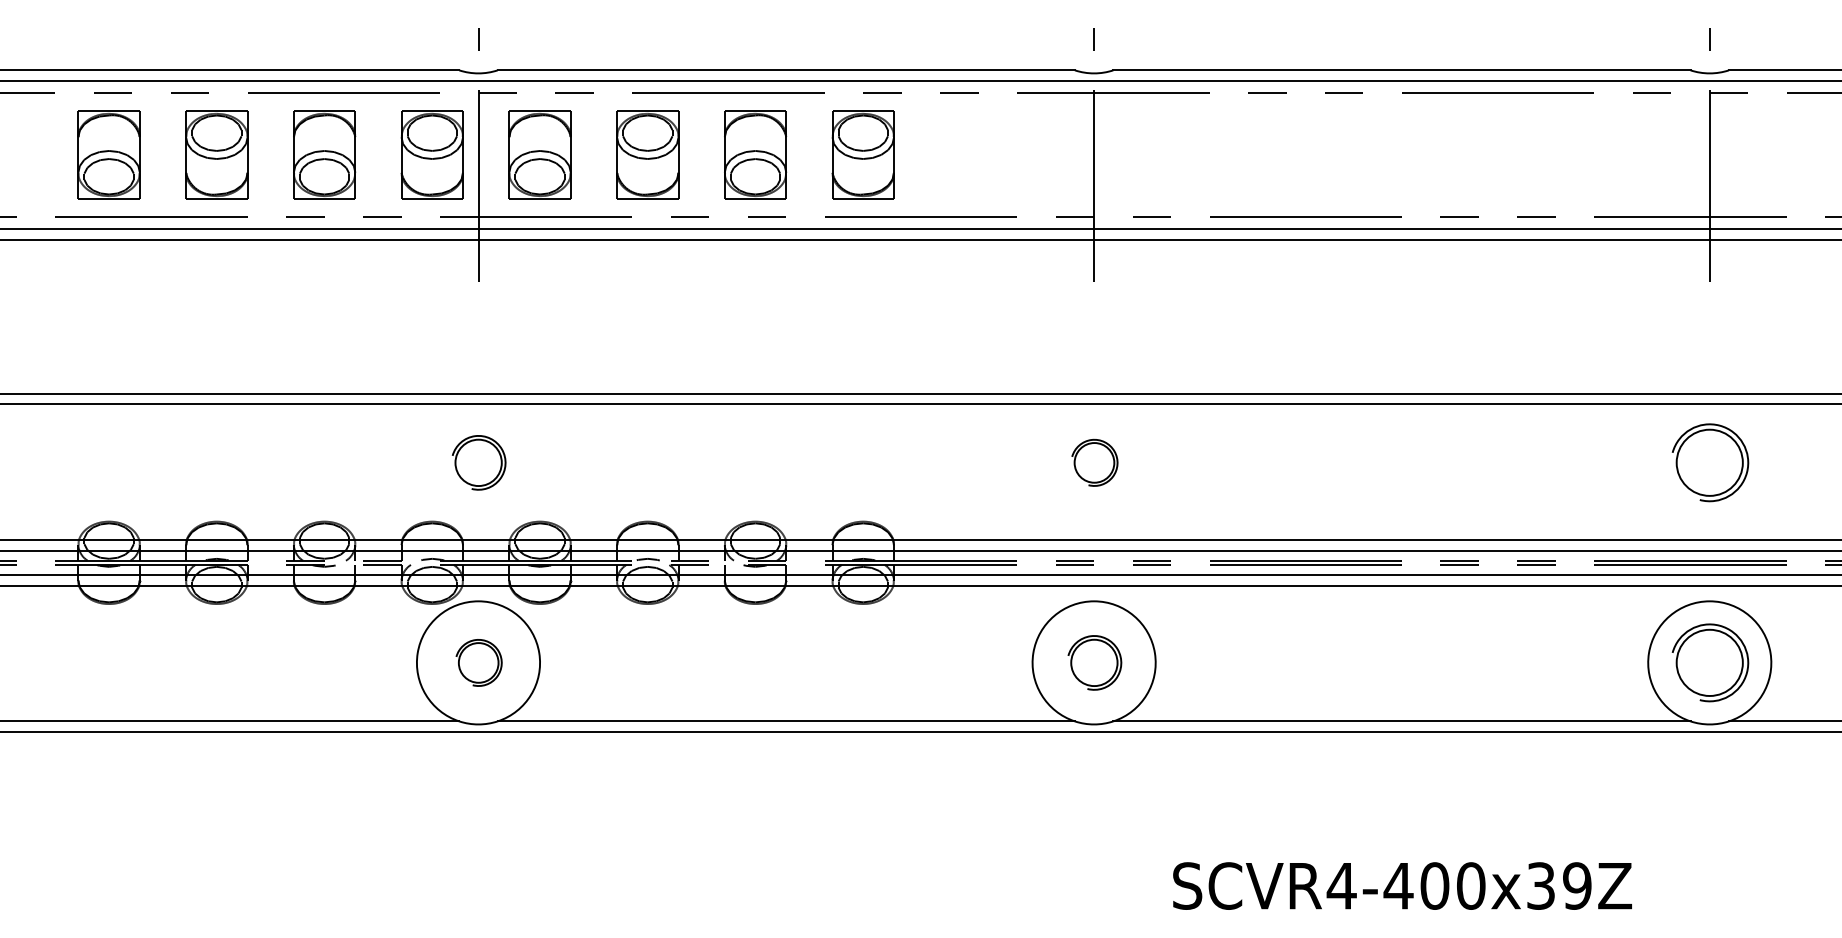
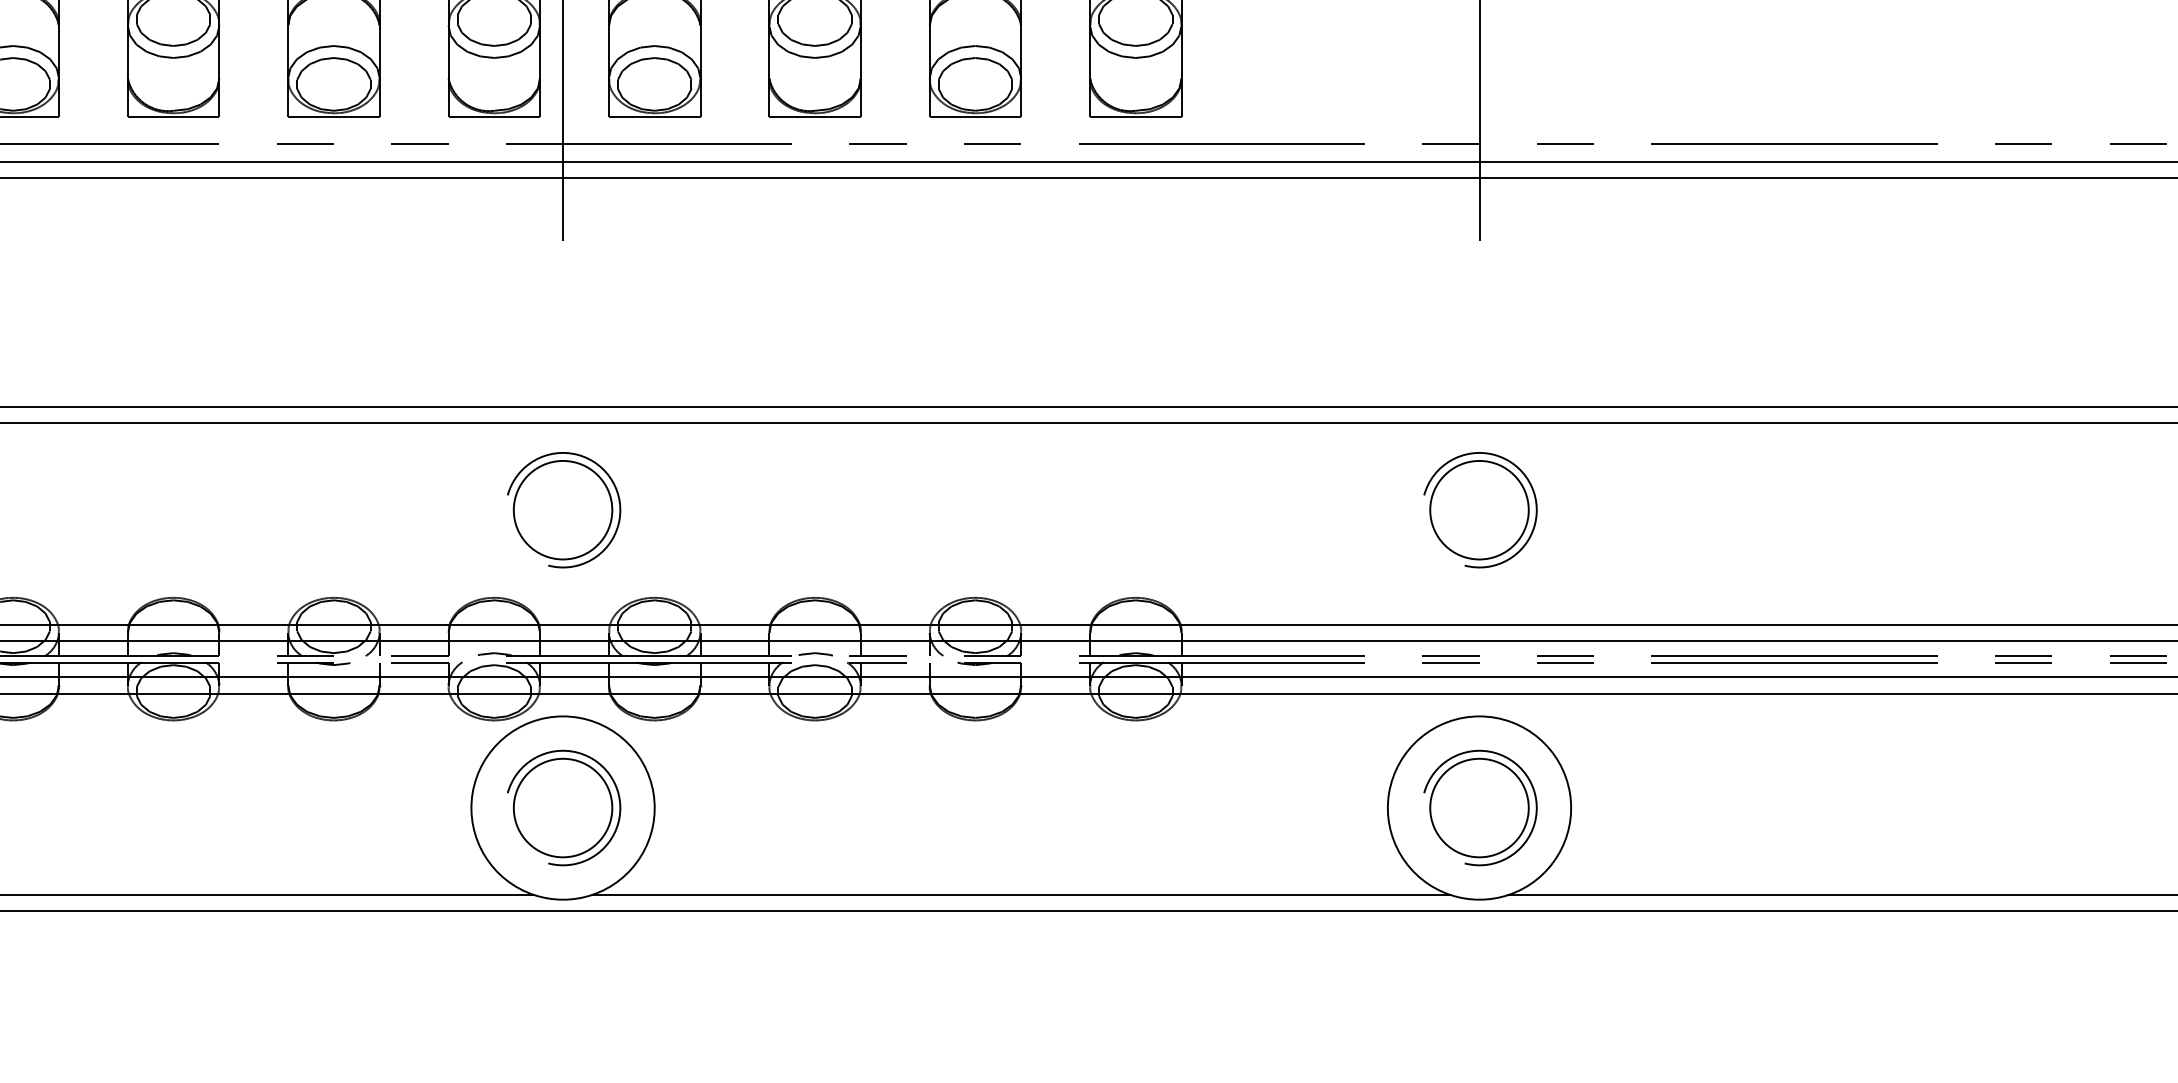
part: (478, 462) -> (563, 509), size x1.43
part: (1094, 462) -> (1480, 509), size x1.67
part: (478, 662) -> (563, 807), size x1.67
part: (1094, 662) -> (1480, 807), size x1.43

